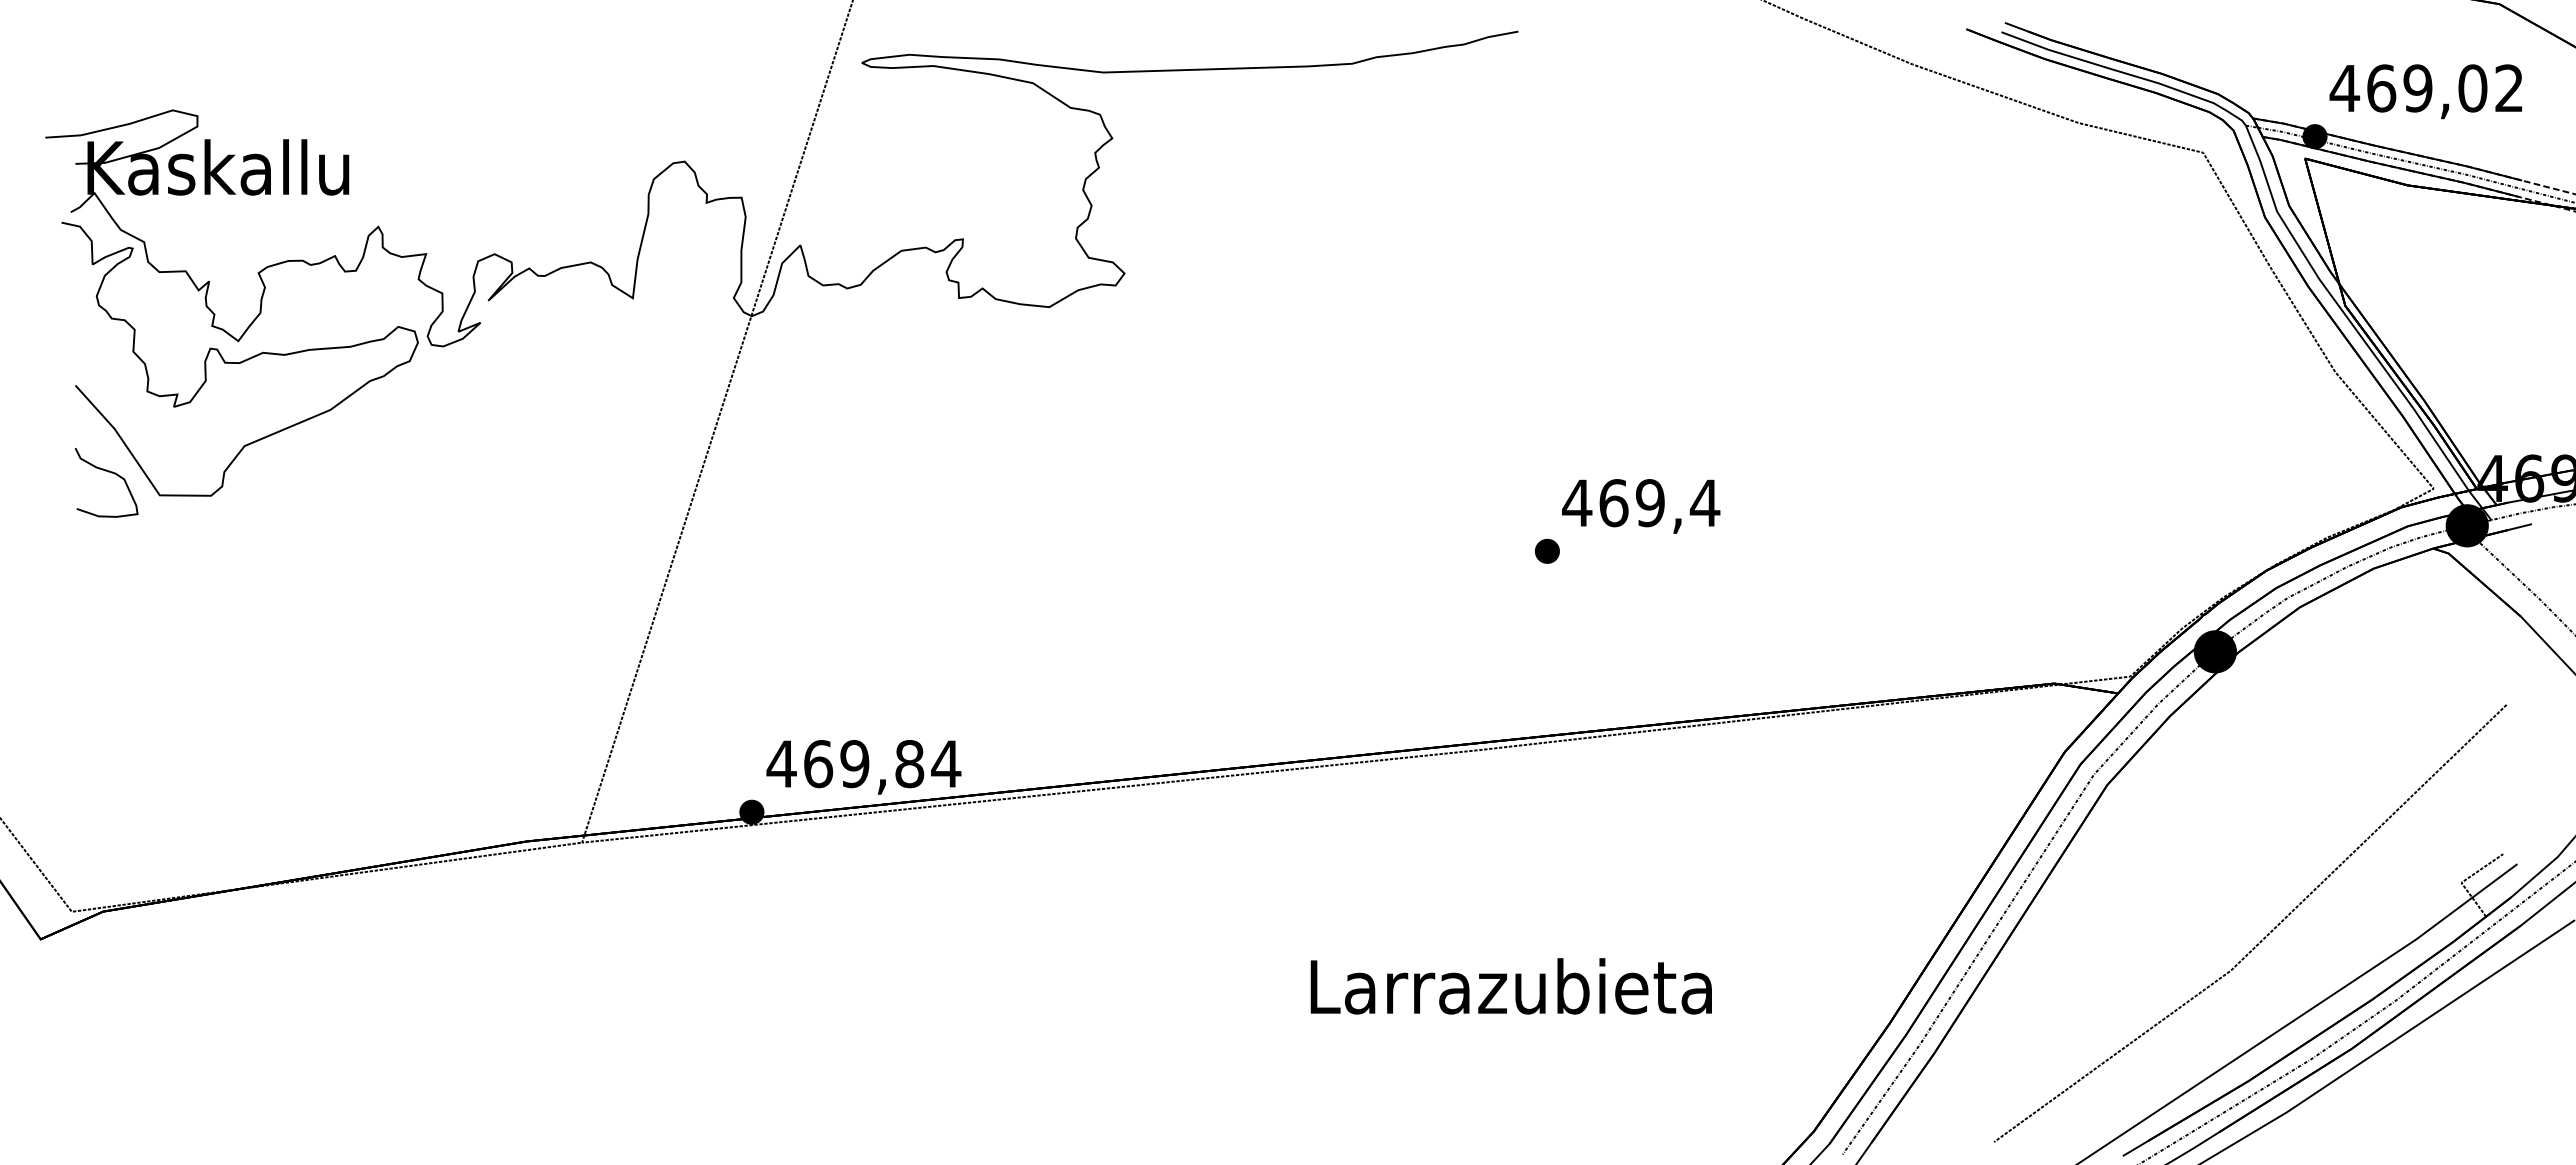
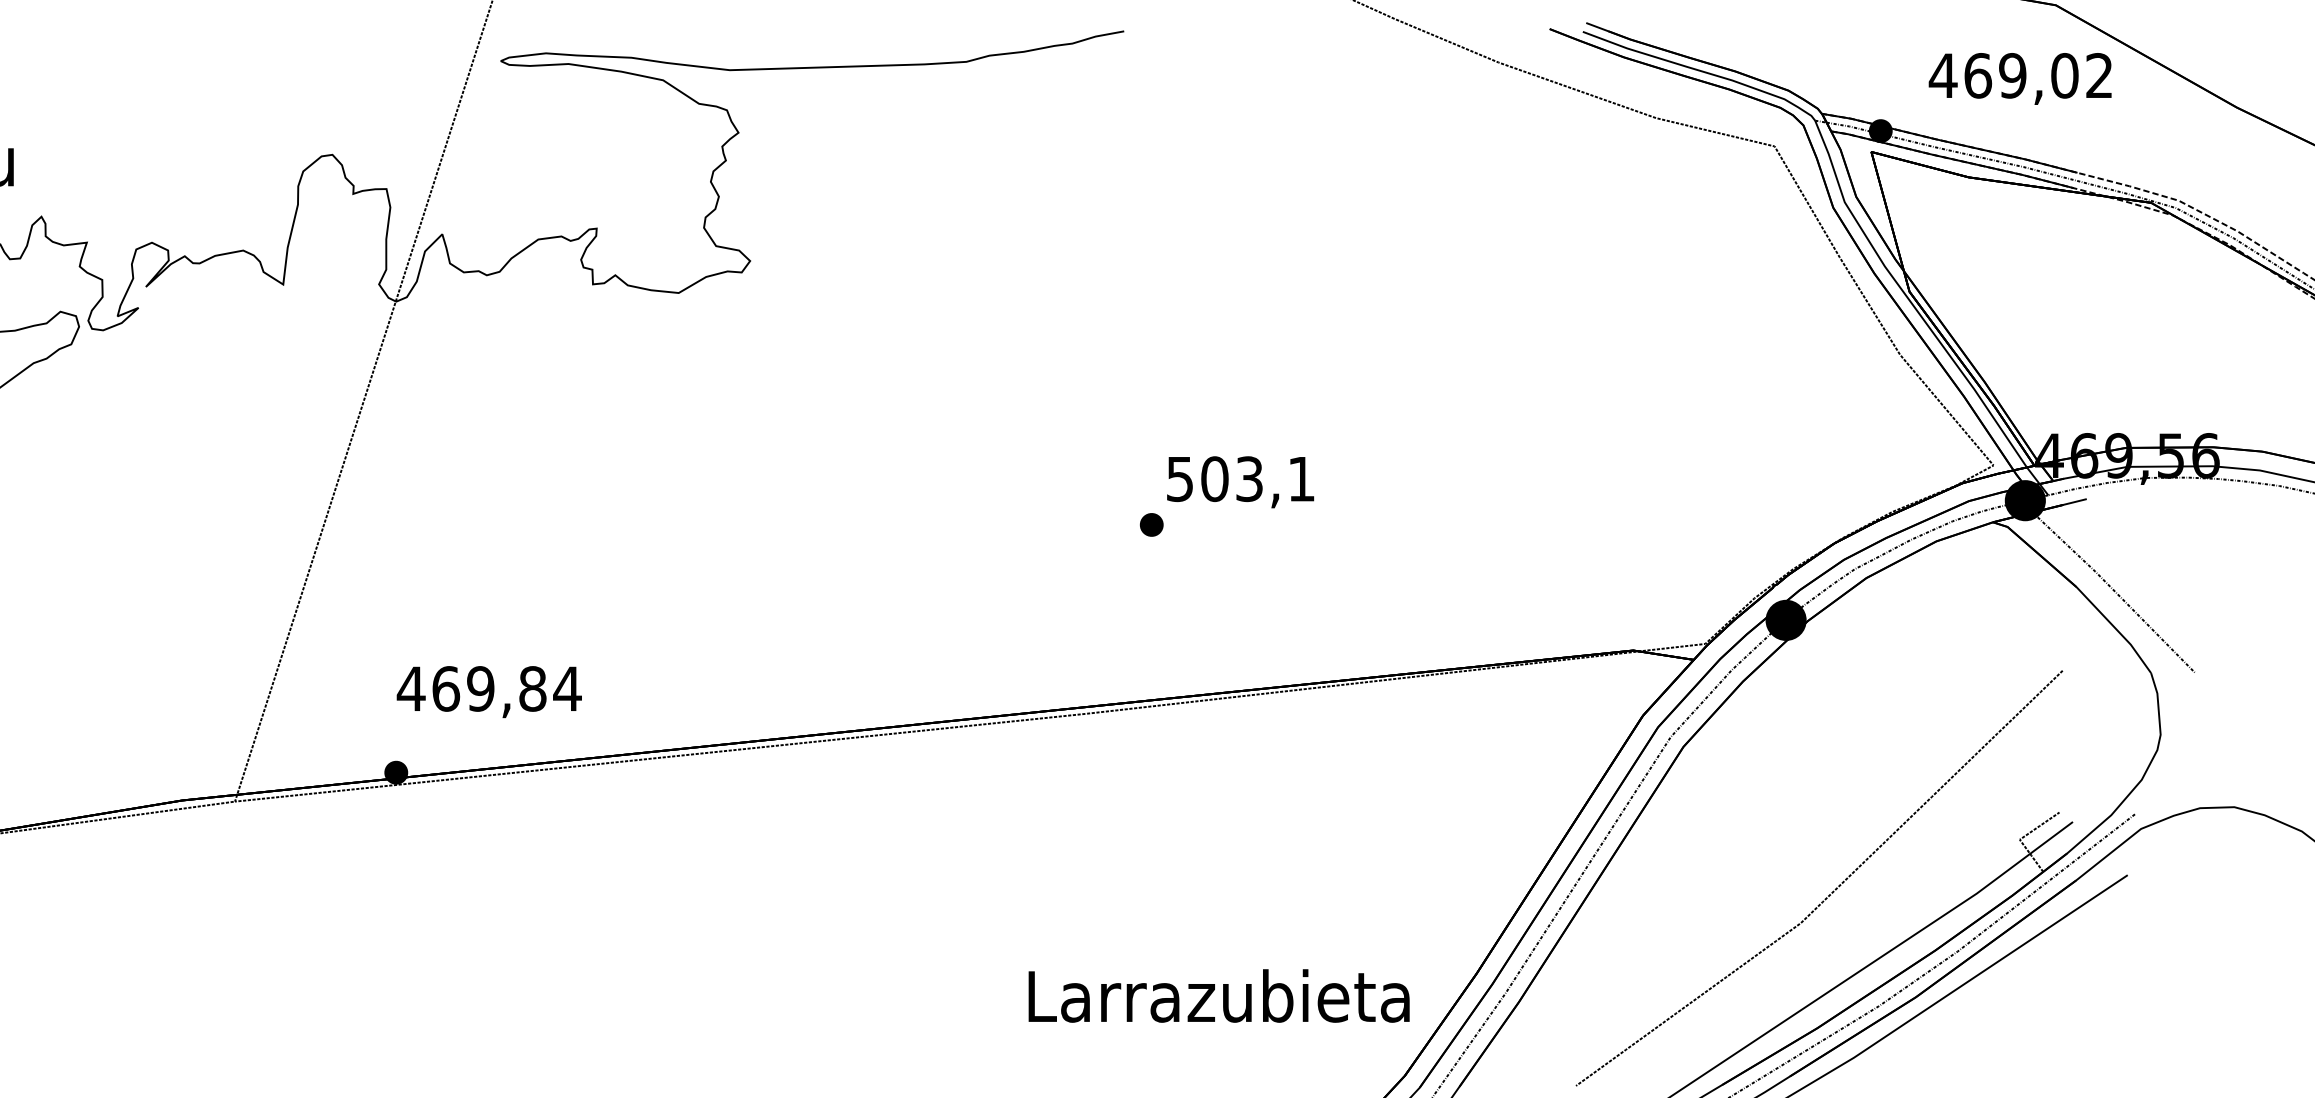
text: (2425, 91) -> (2019, 78), moved
text: (1641, 503) -> (1241, 479), 469,4 -> 503,1
text: (863, 767) -> (488, 692), moved
text: (1510, 986) -> (1218, 996), moved

